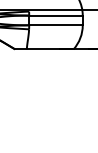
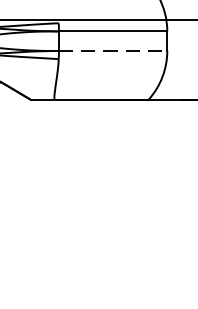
line: (55, 25) -> (112, 51), solid -> dashed

